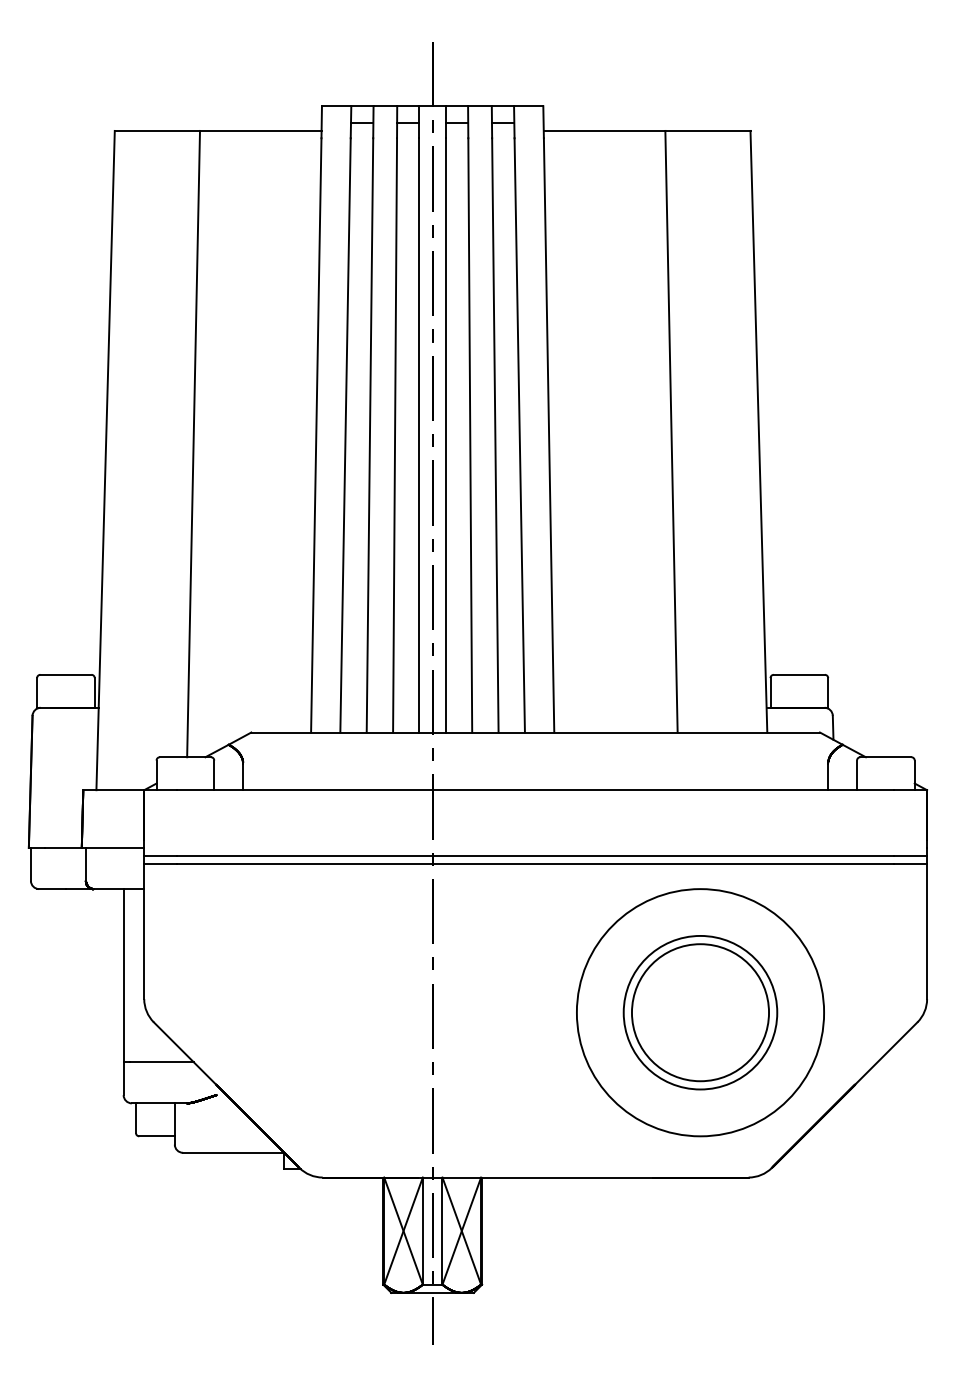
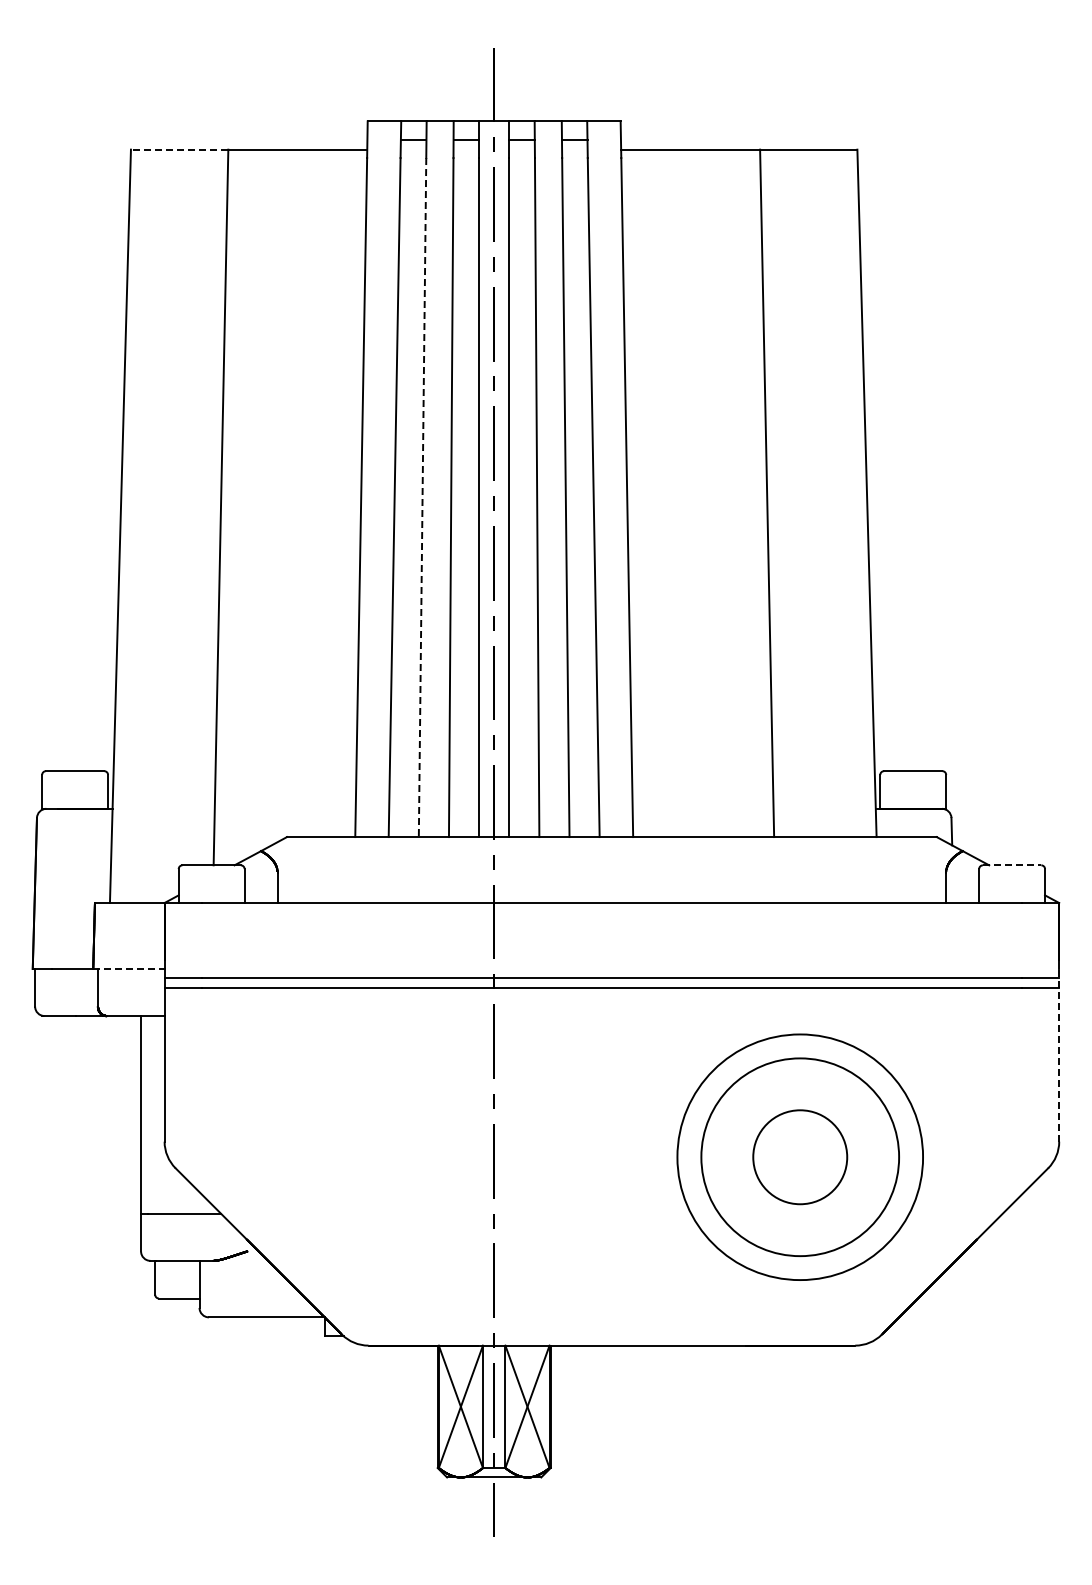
line: (157, 130) -> (179, 149), solid -> dashed
line: (369, 435) -> (422, 497), solid -> dashed
line: (886, 757) -> (1012, 865), solid -> dashed
line: (112, 847) -> (128, 968), solid -> dashed
line: (927, 922) -> (1059, 1054), solid -> dashed
circle: (699, 1012) -> (799, 1156), size x0.6
circle: (699, 1012) -> (799, 1157), size x1.4
circle: (700, 1012) -> (800, 1157), size x0.7

